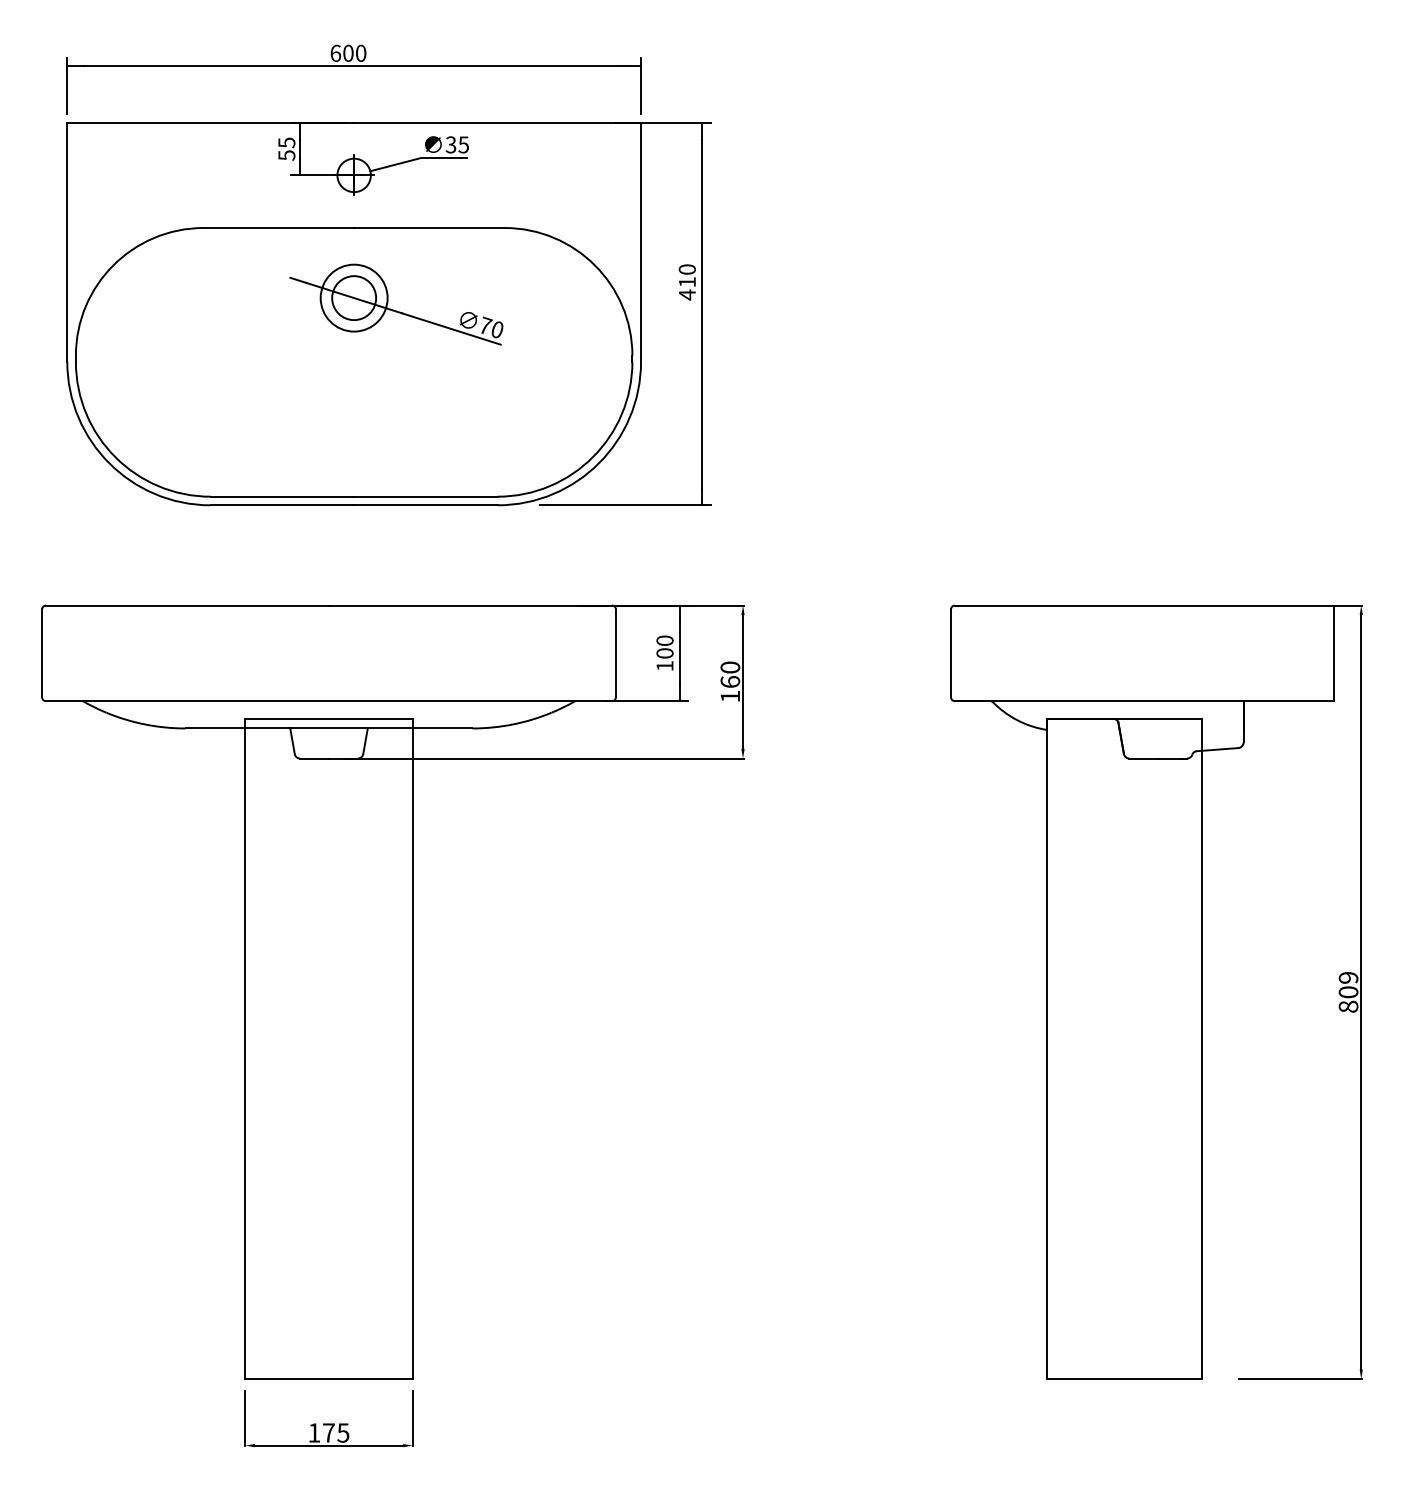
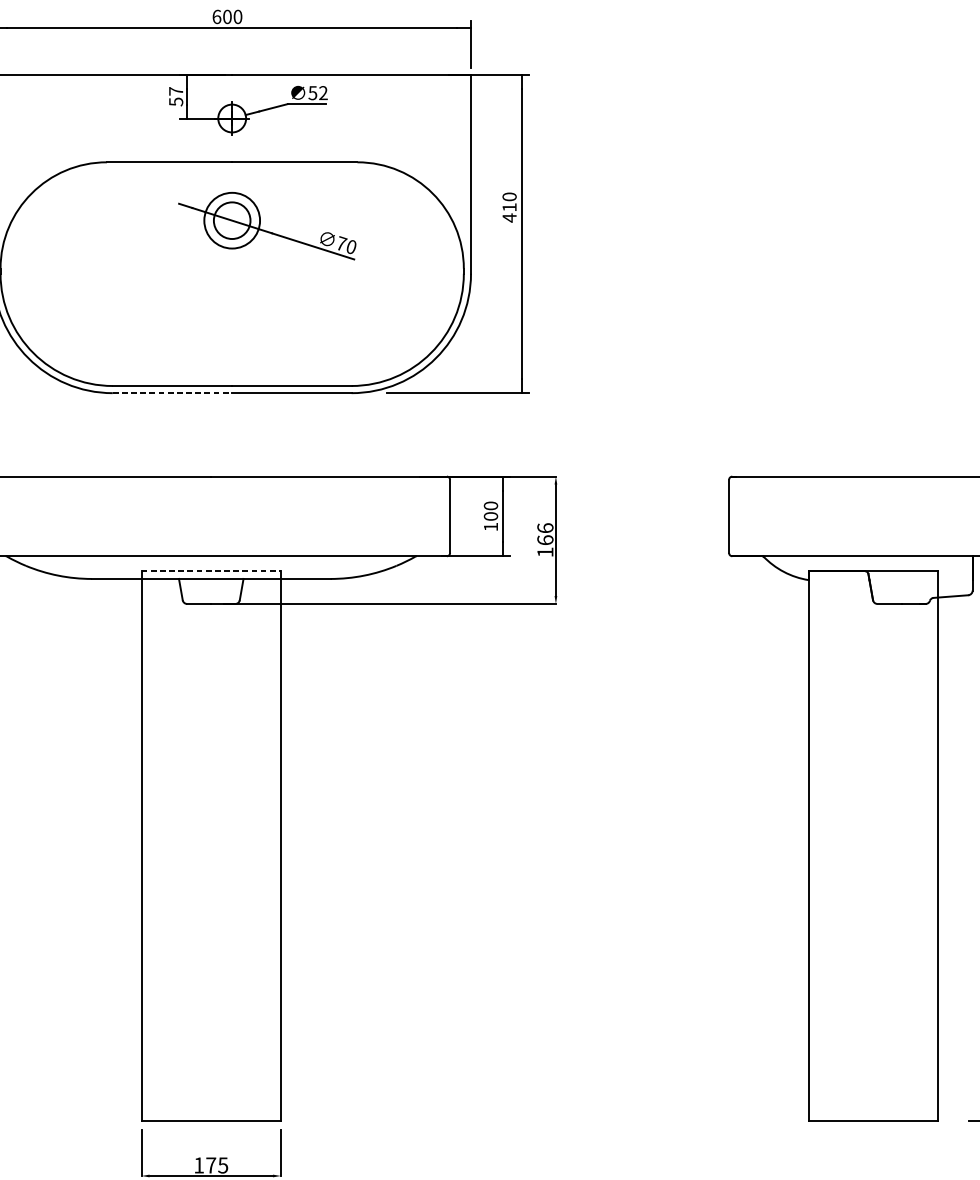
text: (286, 142) -> (175, 91), 55 -> 57
text: (457, 144) -> (318, 92), 35 -> 52
line: (282, 505) -> (172, 393), solid -> dashed
text: (730, 667) -> (545, 528), 160 -> 166
line: (329, 719) -> (211, 571), solid -> dashed

